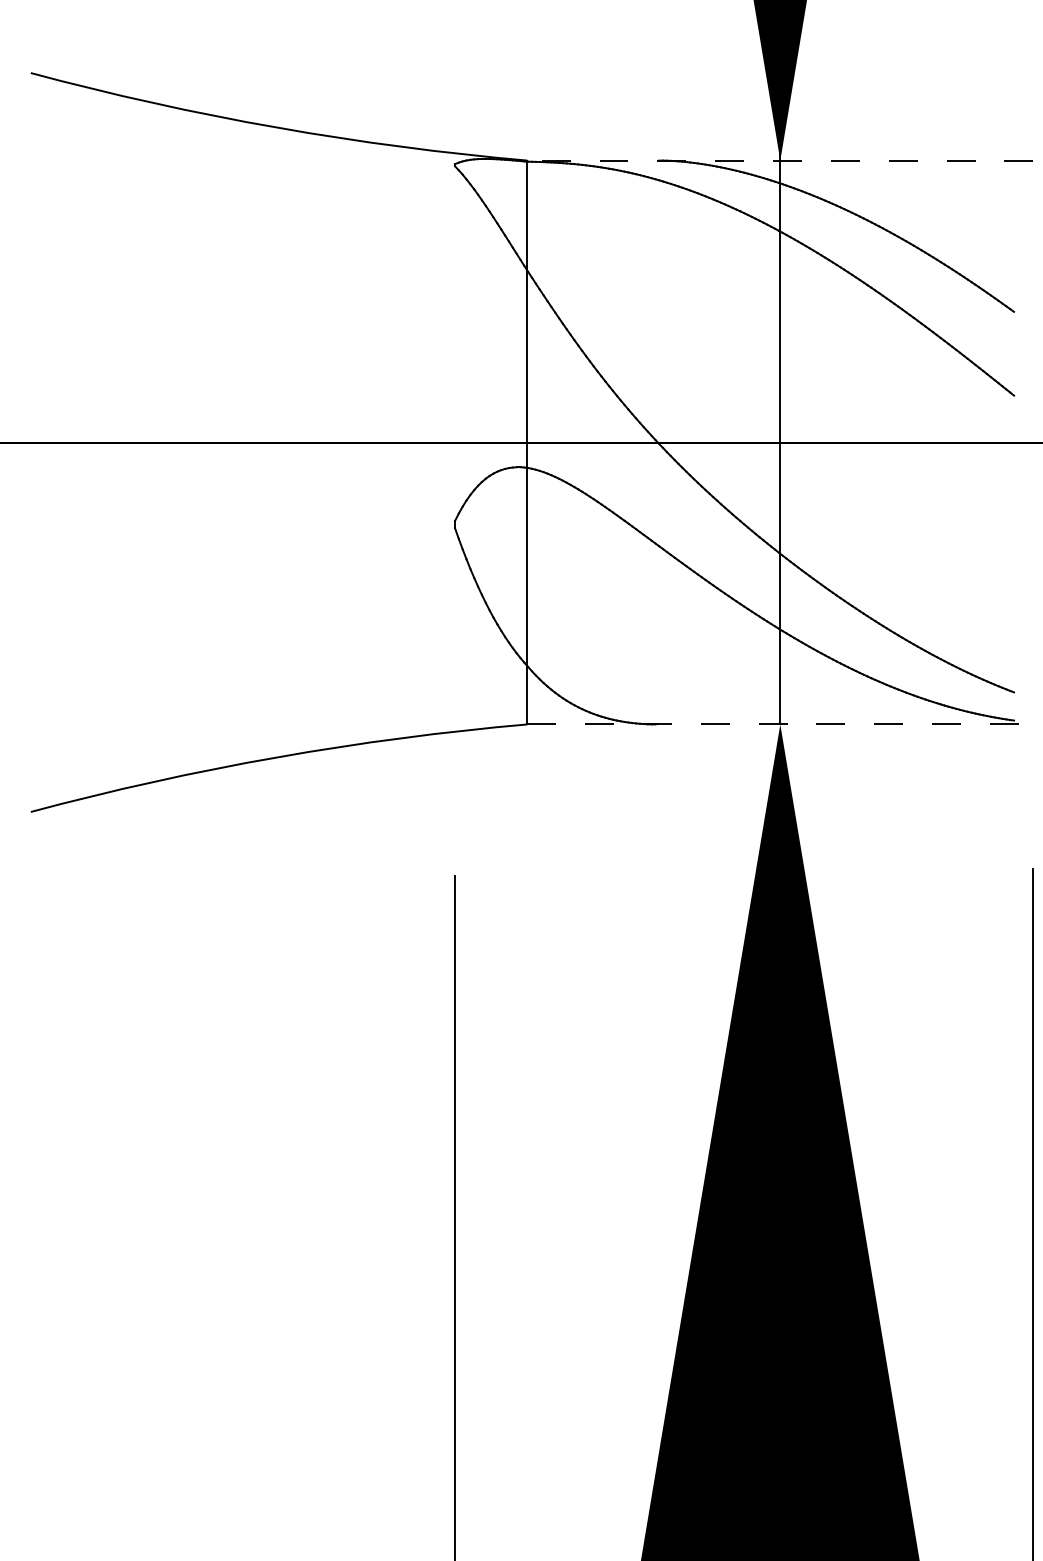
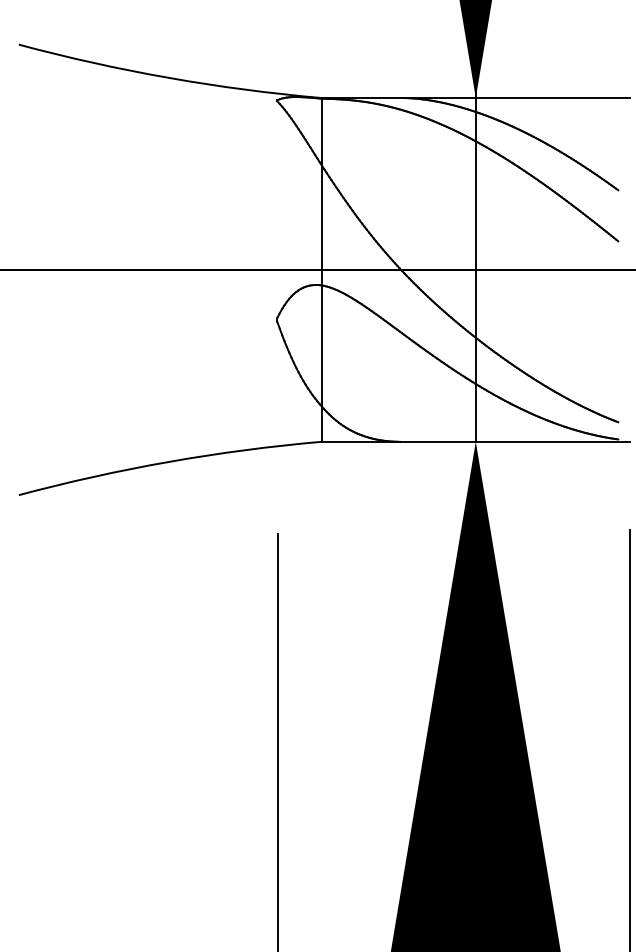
line: (779, 161) -> (475, 98), dashed -> solid
line: (781, 723) -> (476, 441), dashed -> solid

